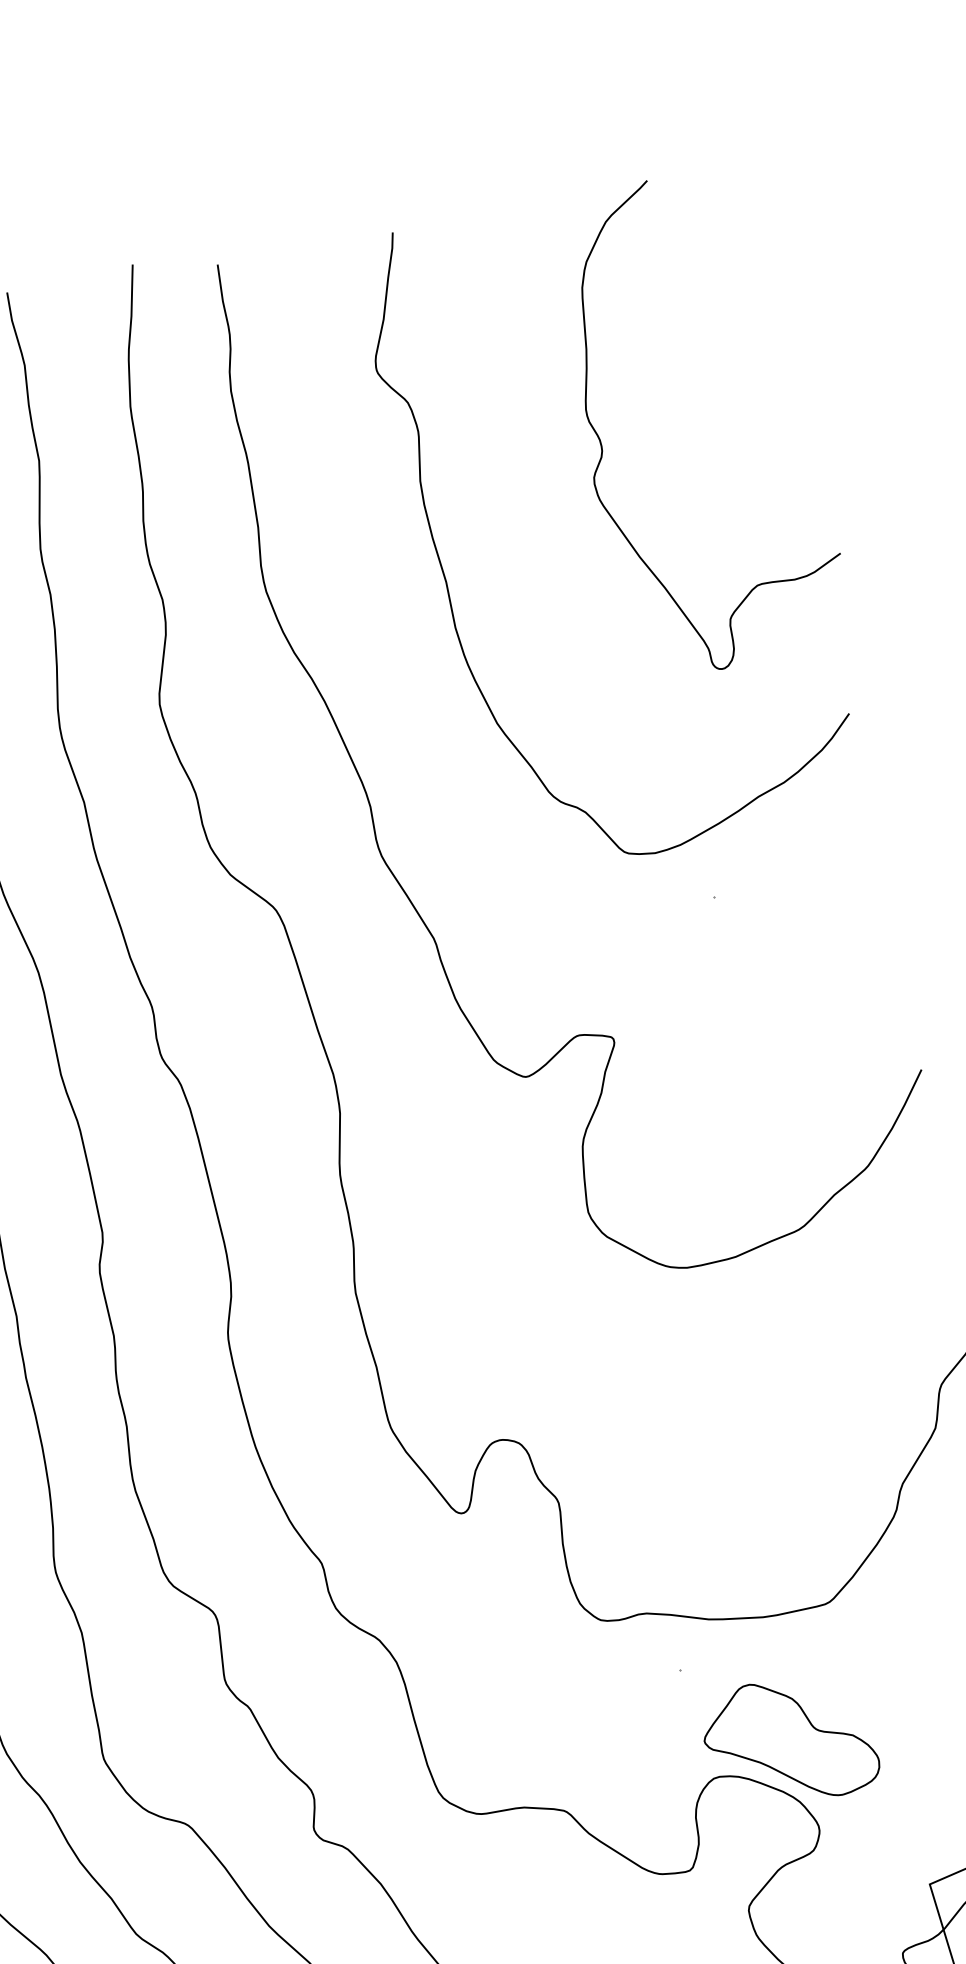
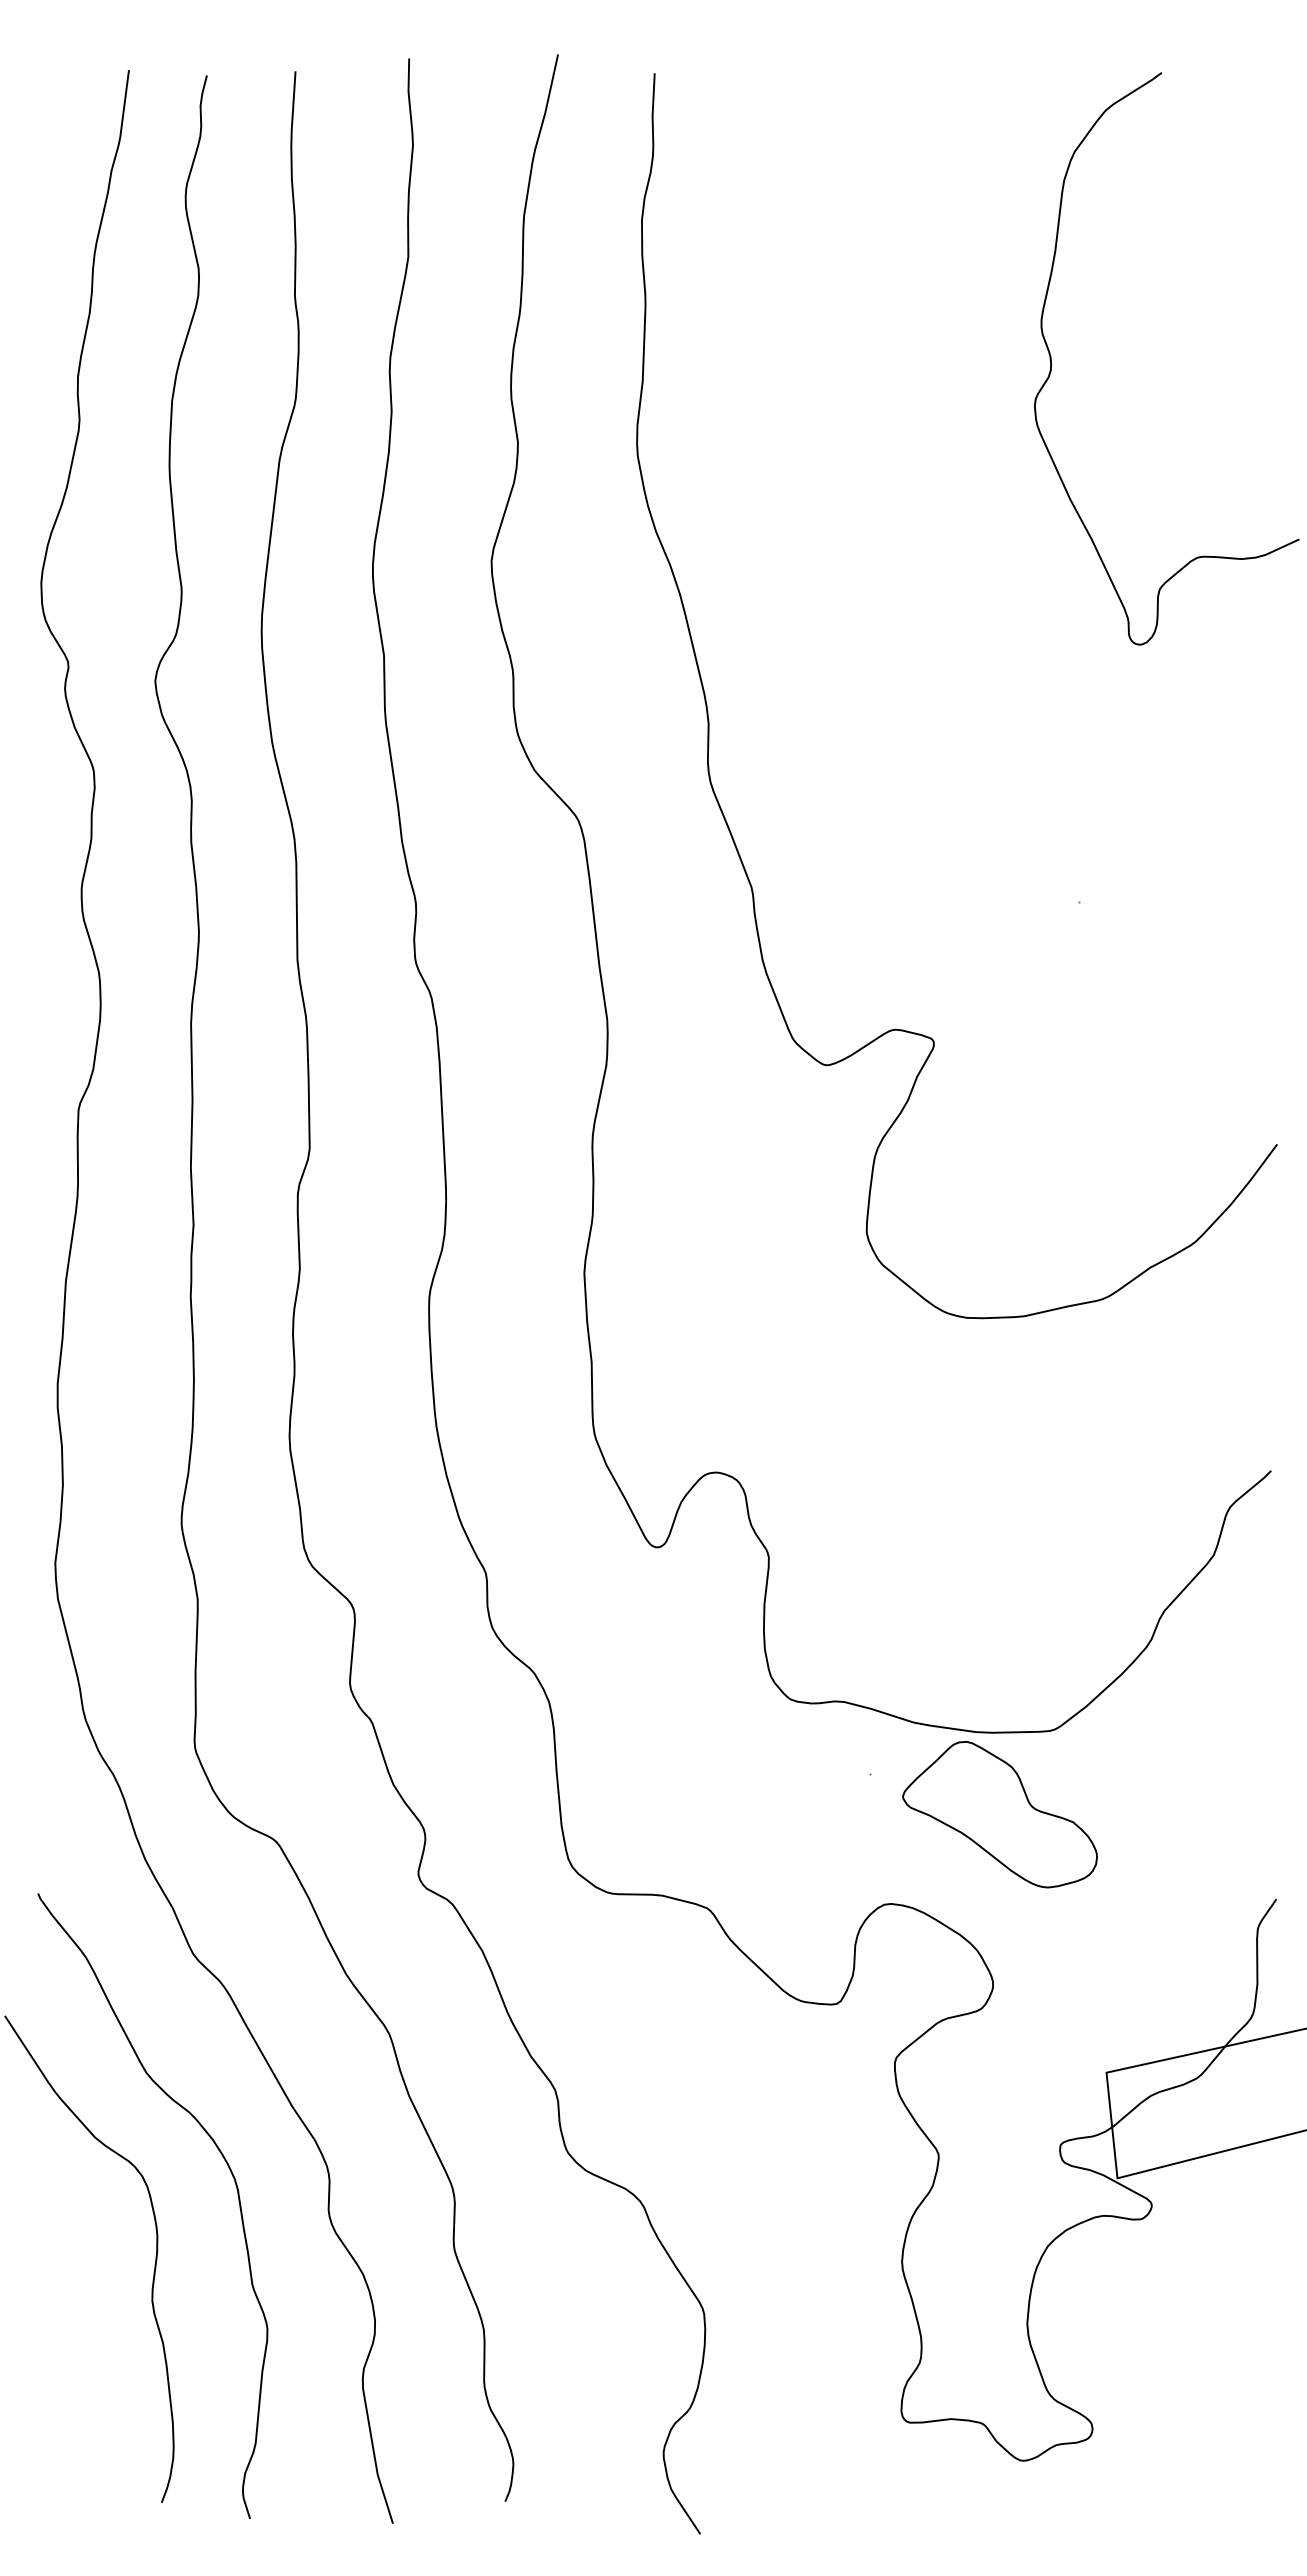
curve: (446, 579) -> (845, 482), removed
part: (789, 1740) -> (999, 1814), moved

